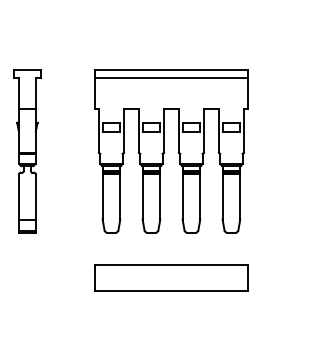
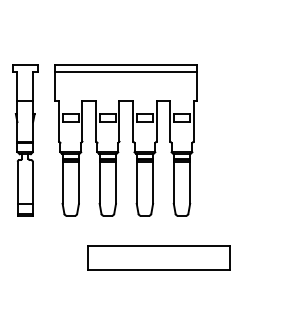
part: (165, 152) -> (120, 141), moved

